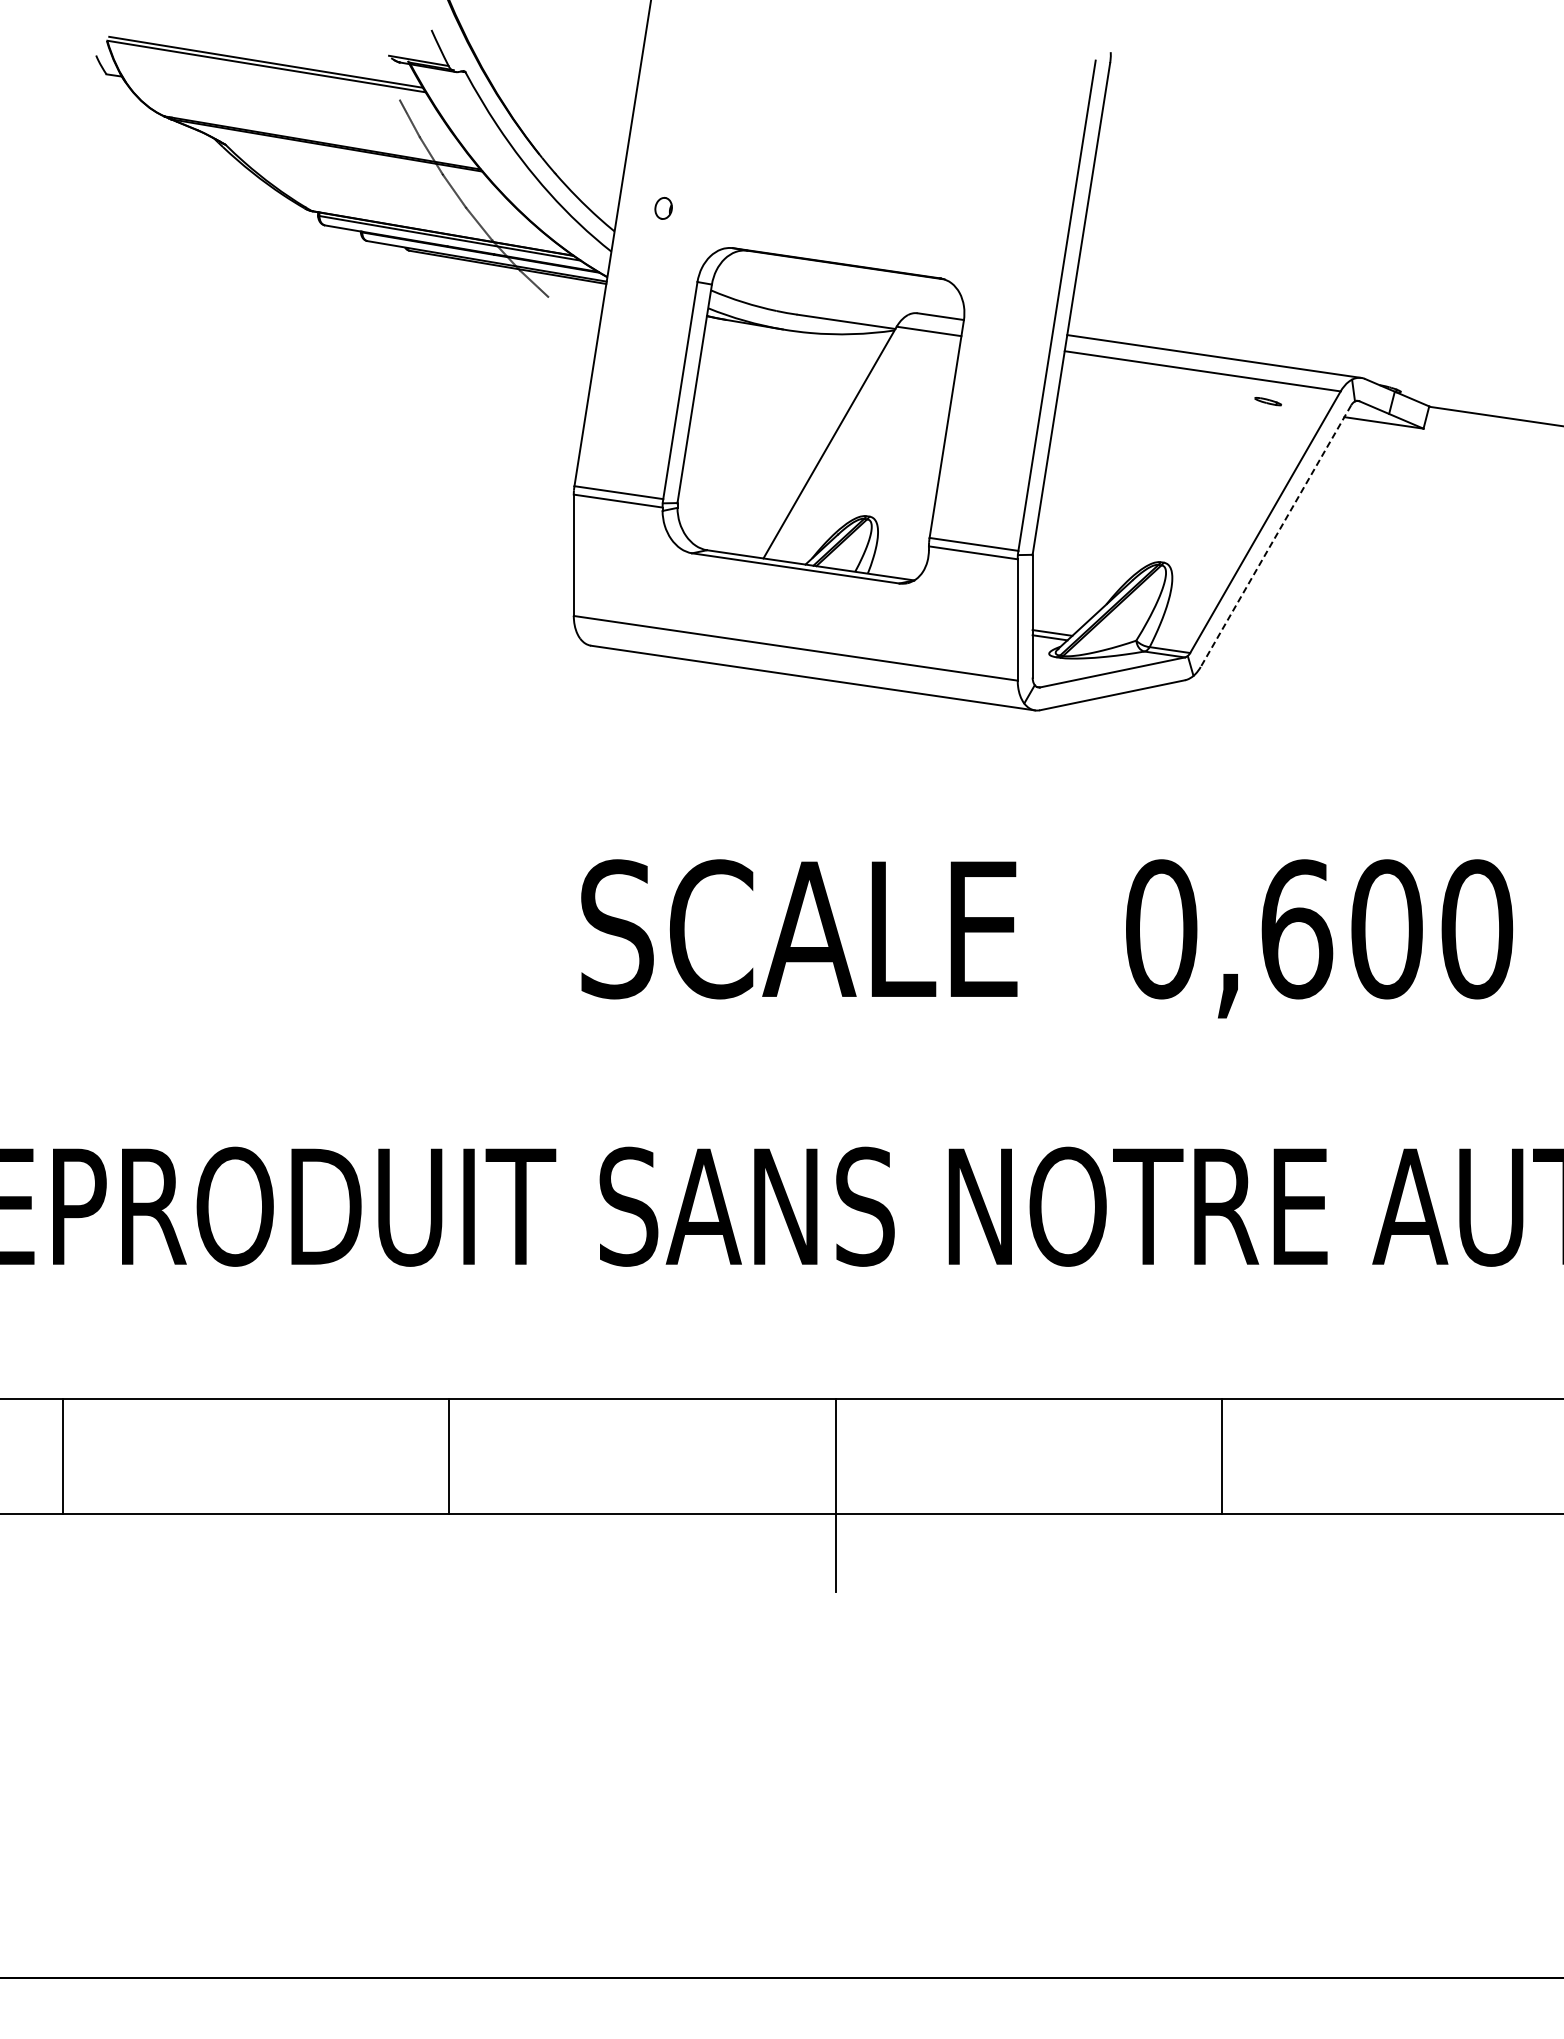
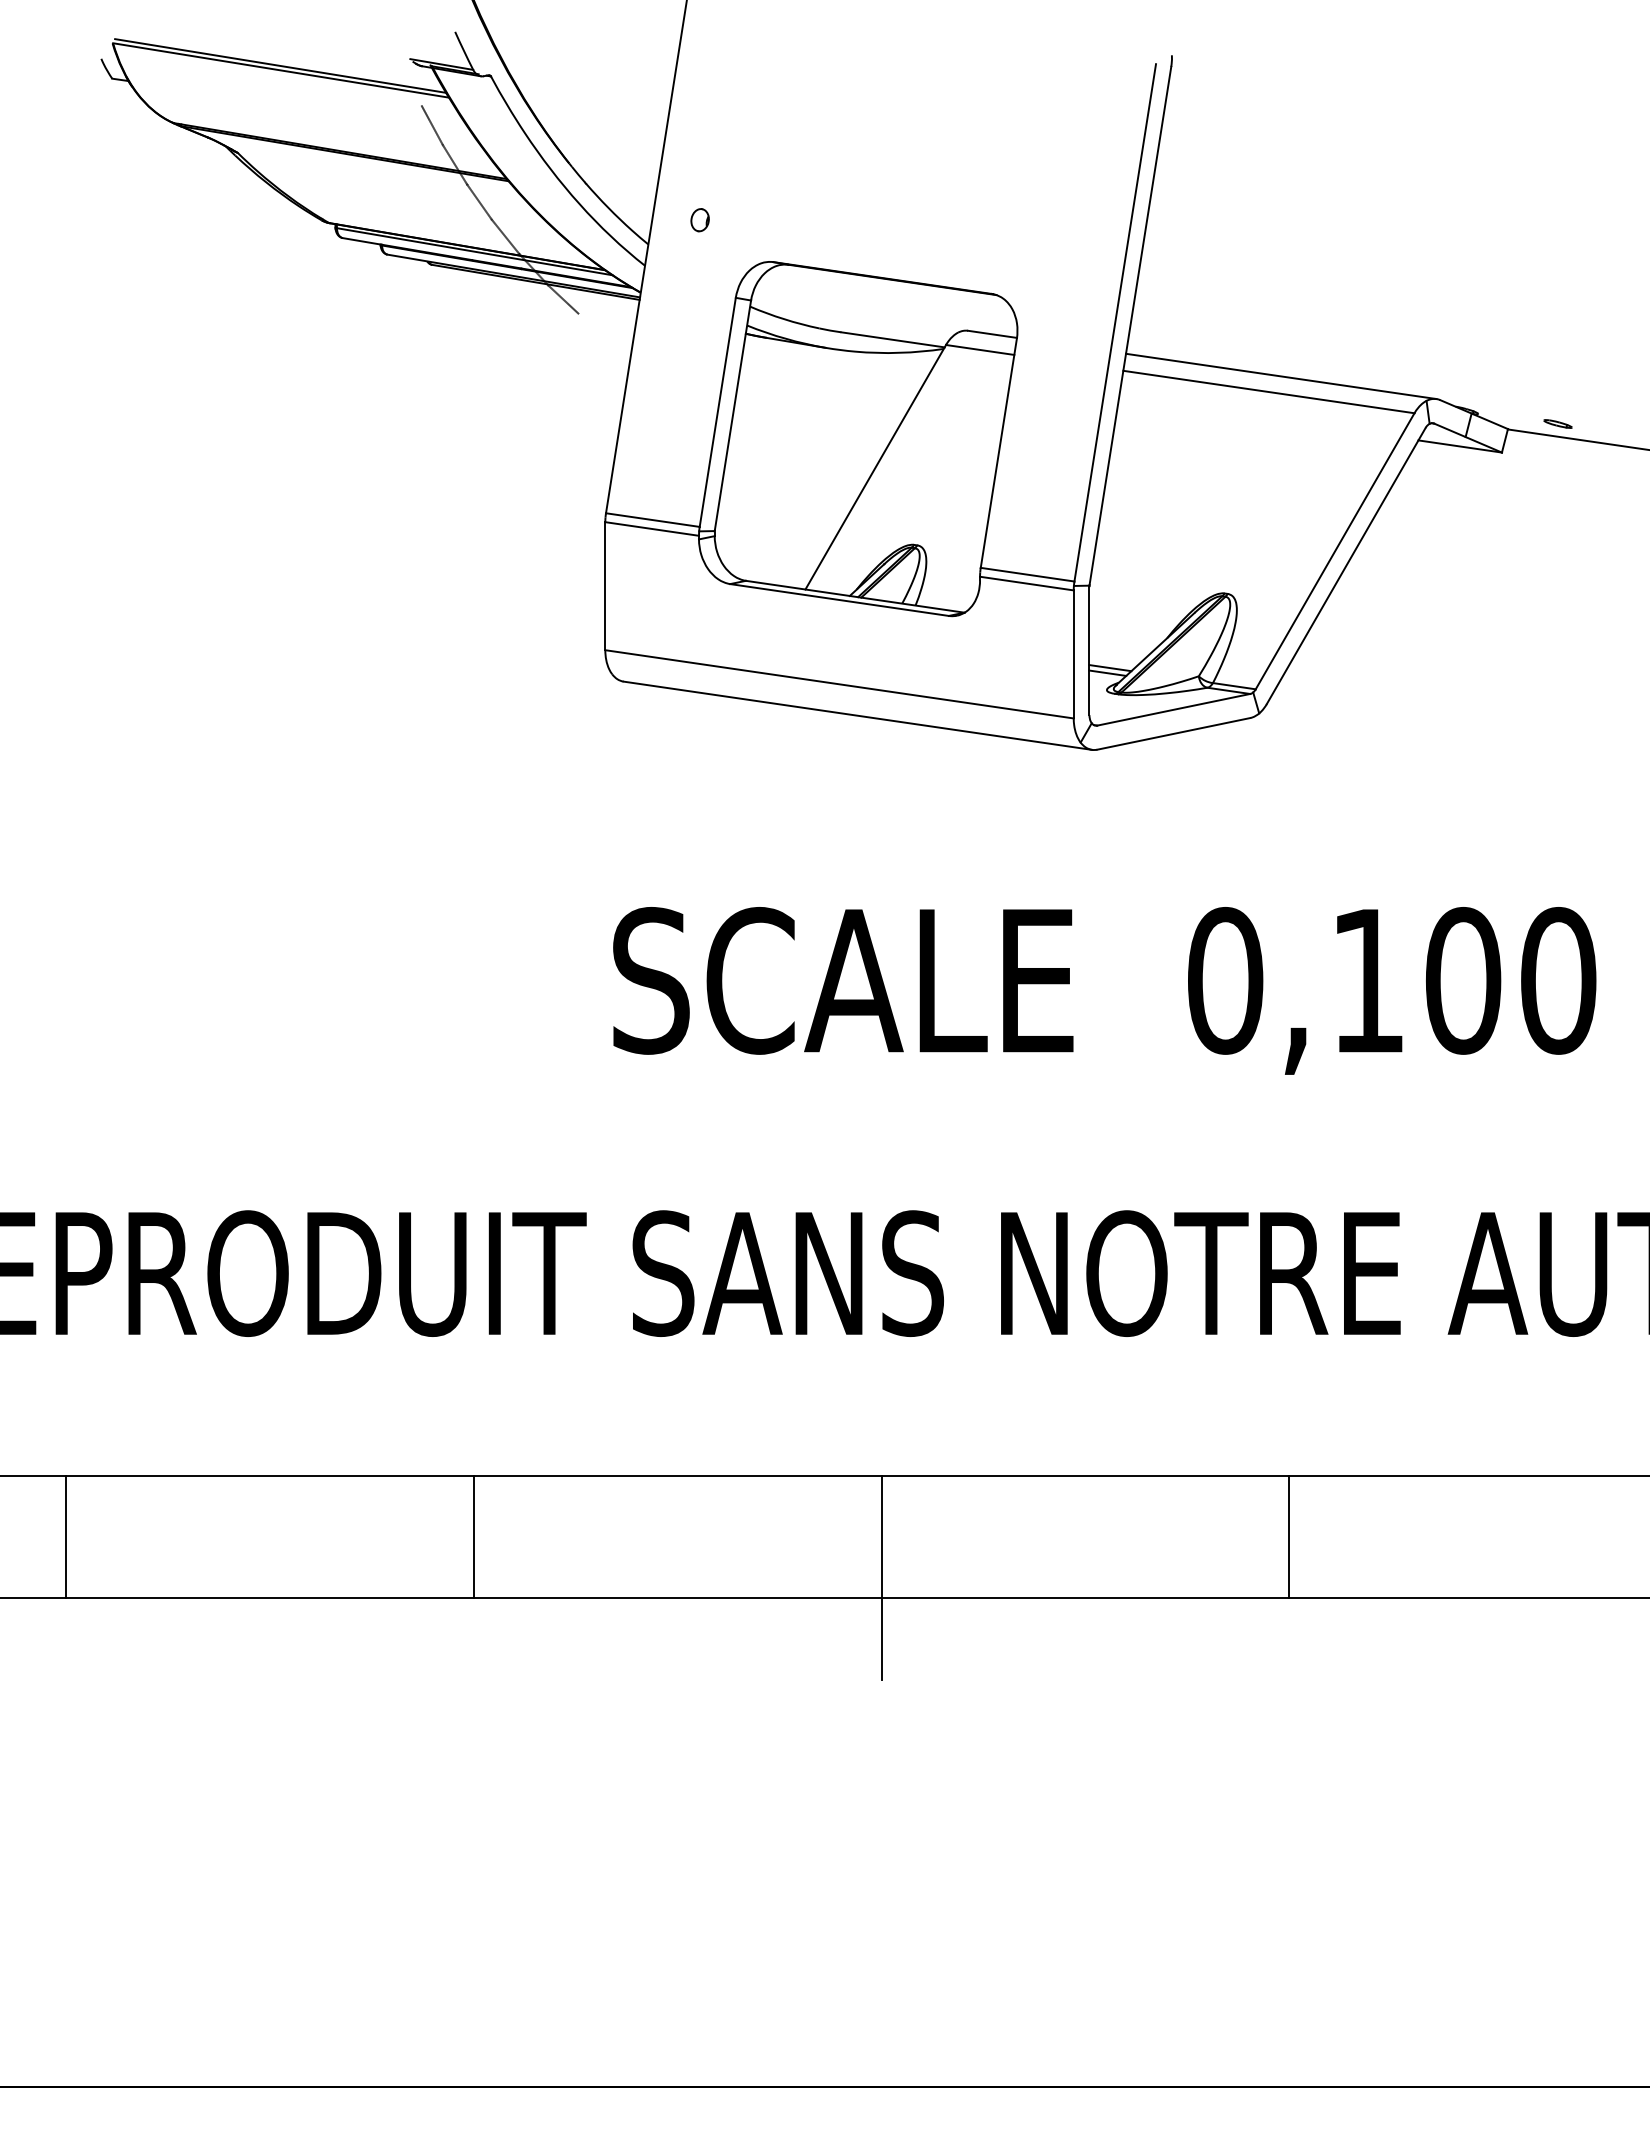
part: (1267, 401) -> (1557, 423), moved
line: (1275, 536) -> (1345, 566), dashed -> solid
text: (1297, 928) -> (1368, 980), 0,600 -> 0,100

